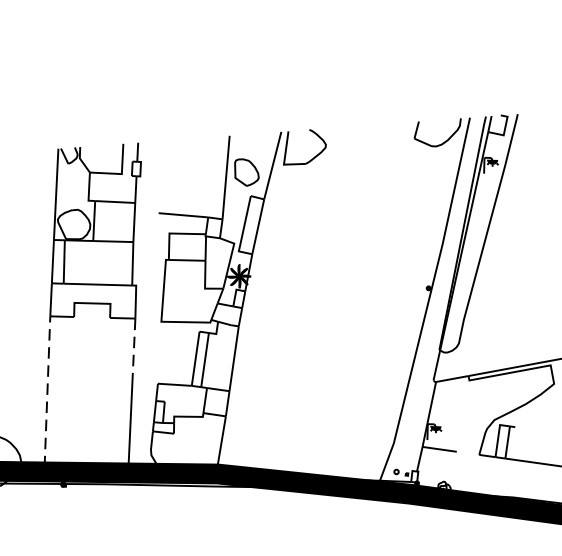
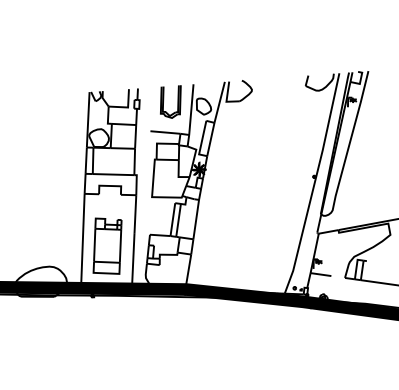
part: (181, 162) -> (164, 100), added
line: (134, 350) -> (135, 214), dashed -> solid
line: (46, 391) -> (82, 239), dashed -> solid
part: (87, 401) -> (107, 245), added

